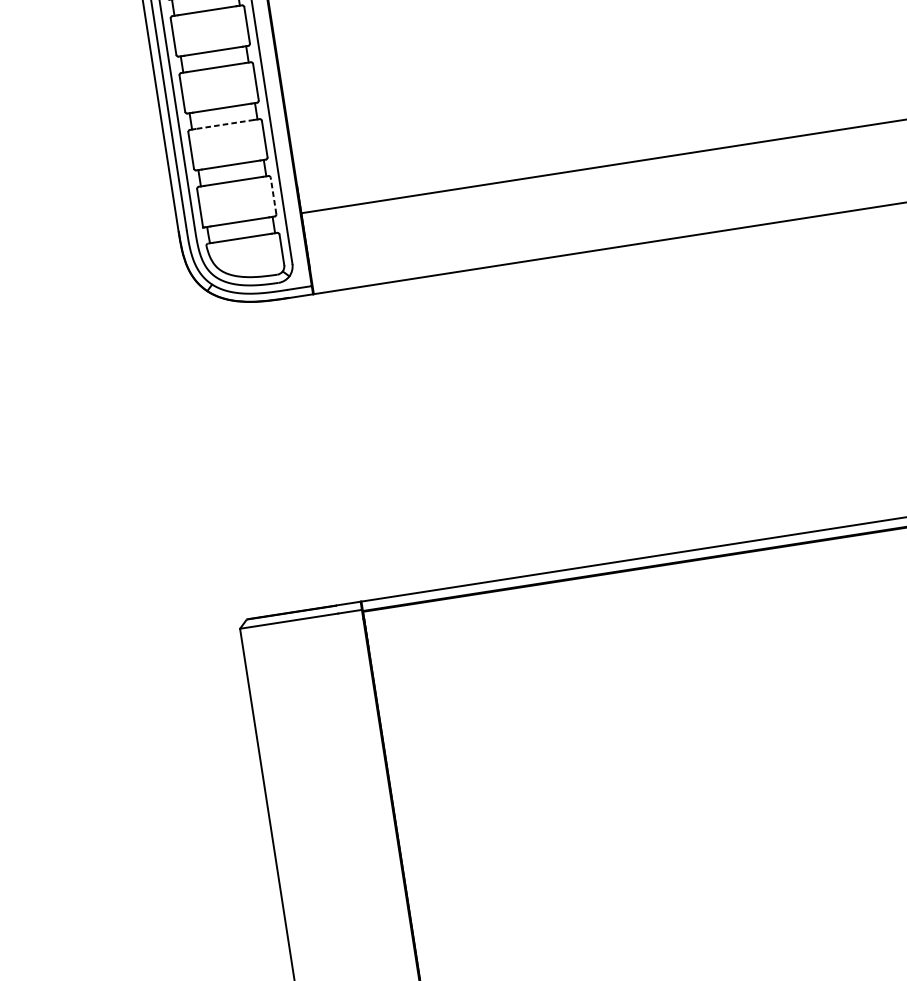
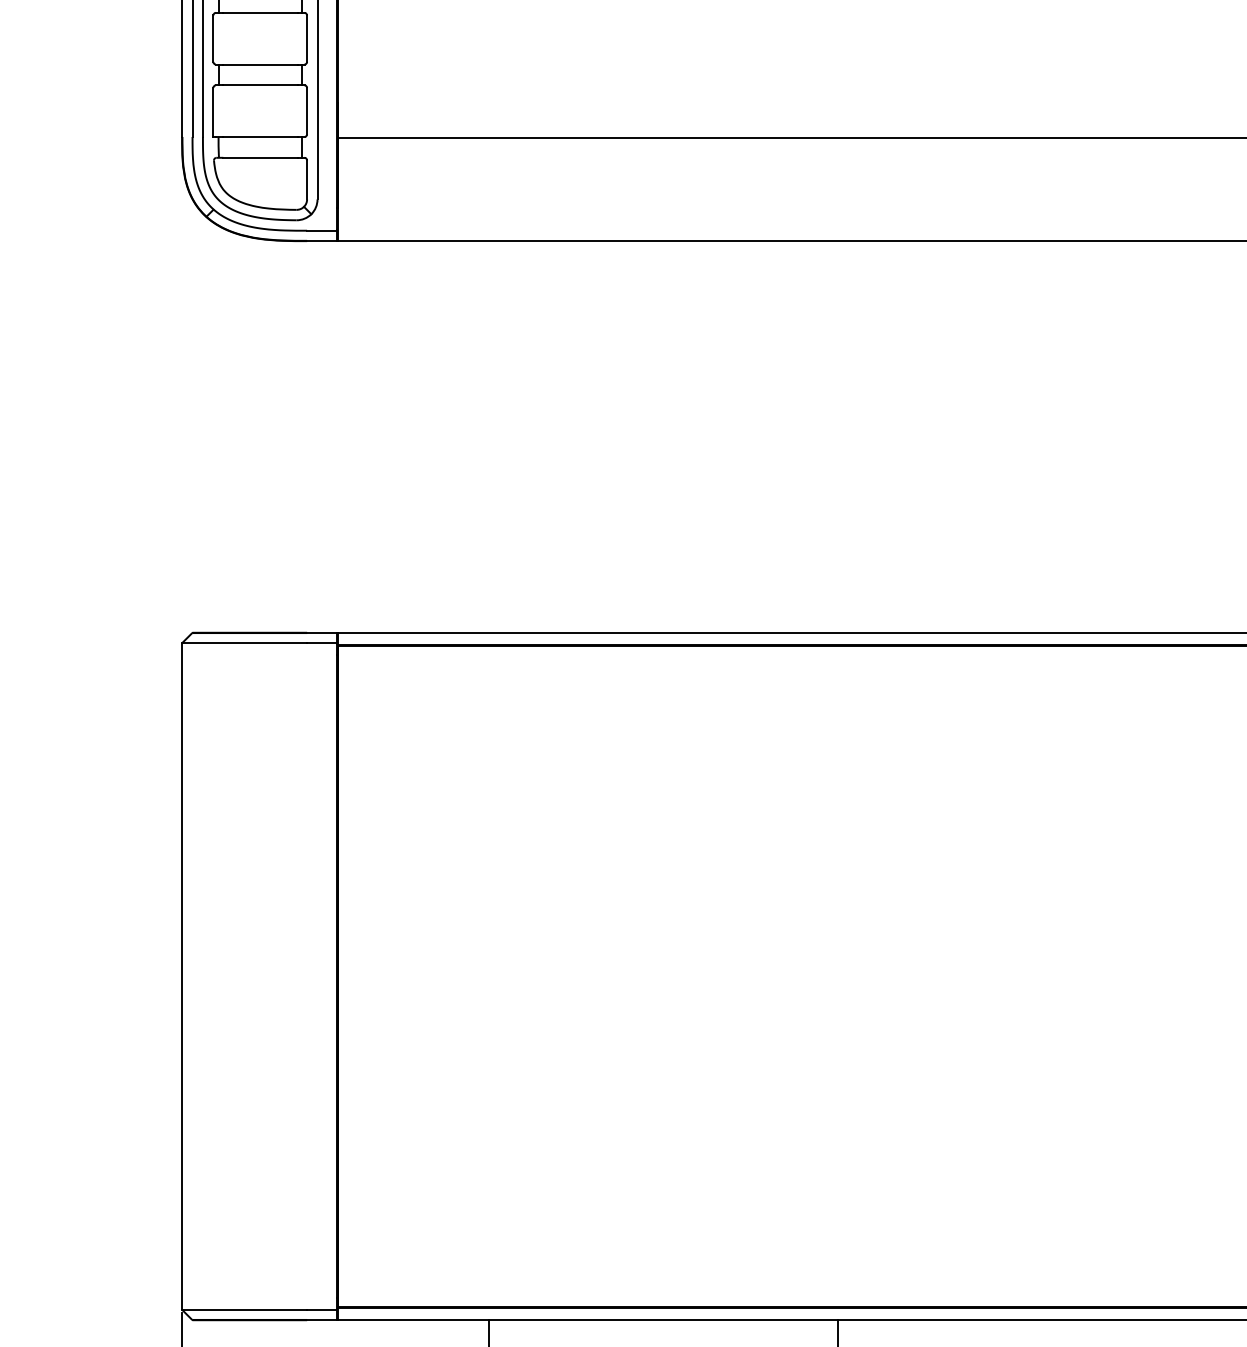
line: (224, 124) -> (259, 12), dashed -> solid
line: (273, 195) -> (307, 110), dashed -> solid

